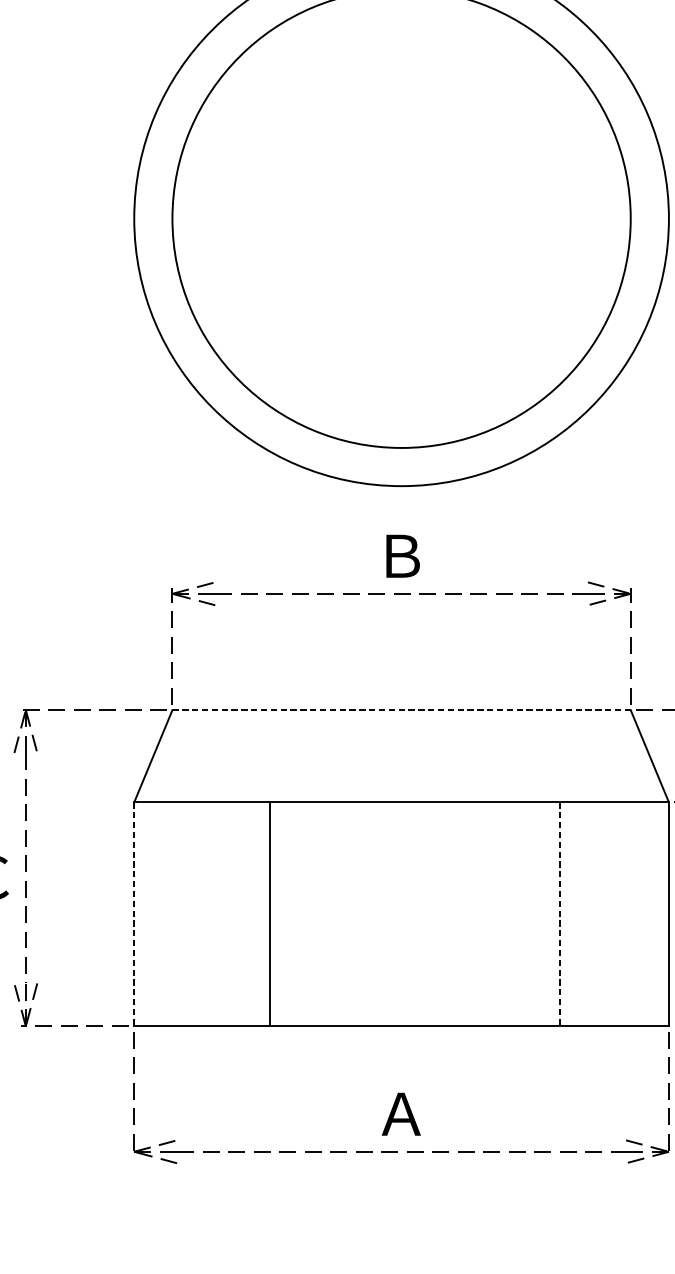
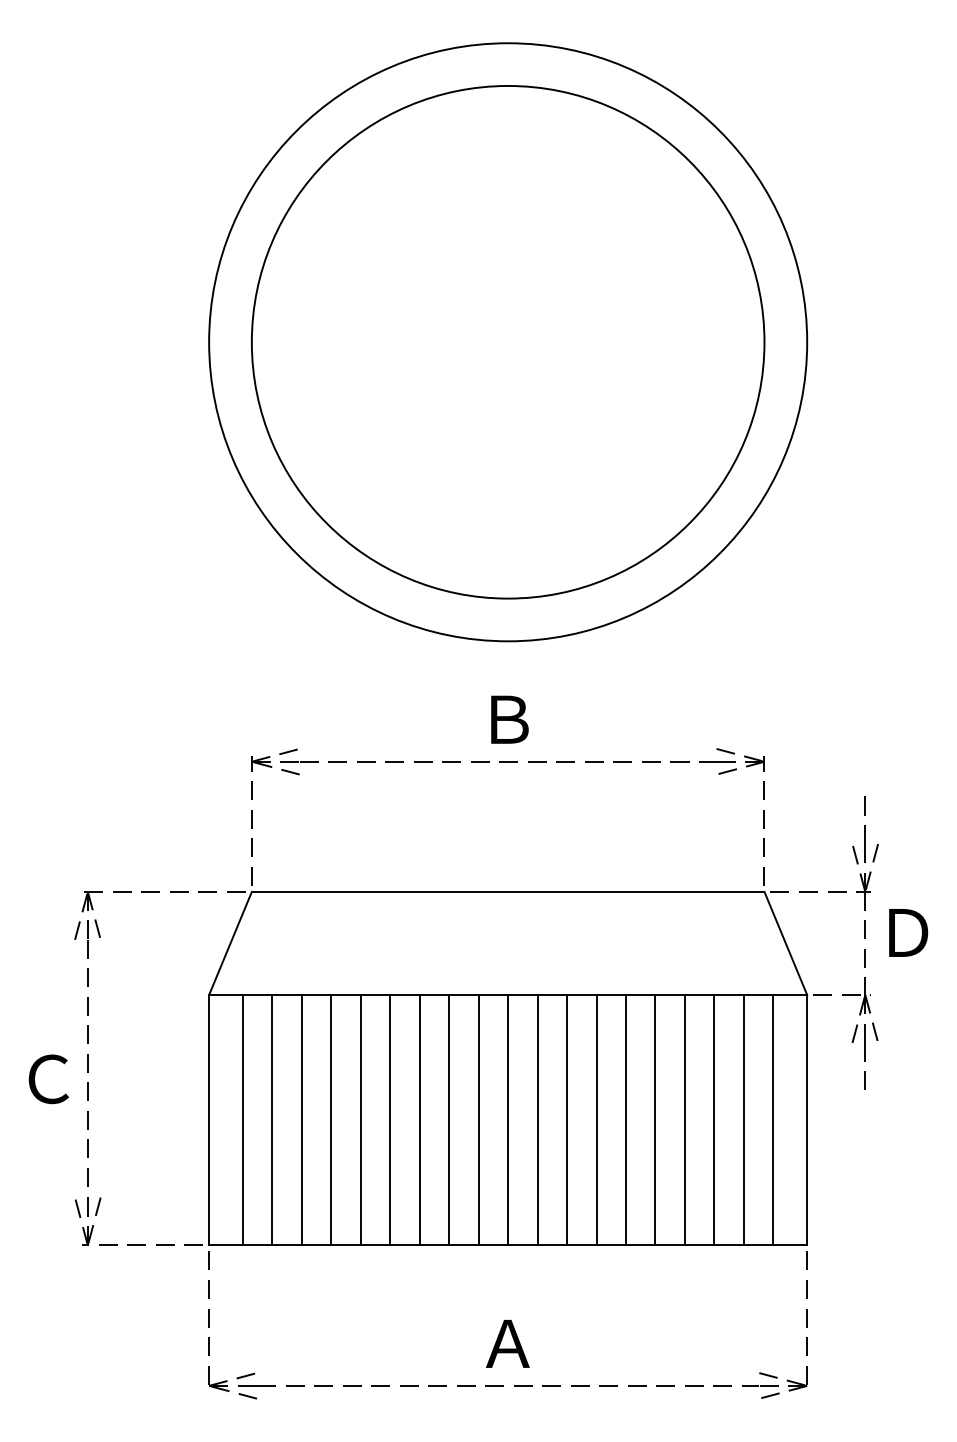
line: (401, 709) -> (508, 891), dashed -> solid
line: (134, 914) -> (209, 1120), dashed -> solid
line: (164, 914) -> (243, 1120), added
line: (190, 914) -> (272, 1120), added
line: (216, 914) -> (301, 1120), added
line: (243, 914) -> (331, 1120), added
line: (296, 914) -> (390, 1120), added
line: (322, 914) -> (419, 1120), added
line: (349, 914) -> (449, 1120), added
line: (375, 914) -> (478, 1120), added
line: (401, 914) -> (508, 1120), added
line: (427, 914) -> (537, 1120), added
line: (454, 914) -> (567, 1120), added
line: (480, 914) -> (596, 1120), added
line: (507, 914) -> (626, 1120), added
line: (533, 914) -> (655, 1120), added
line: (559, 914) -> (684, 1120), dashed -> solid
line: (586, 914) -> (714, 1120), added
line: (611, 914) -> (743, 1120), added
line: (638, 914) -> (773, 1120), added

